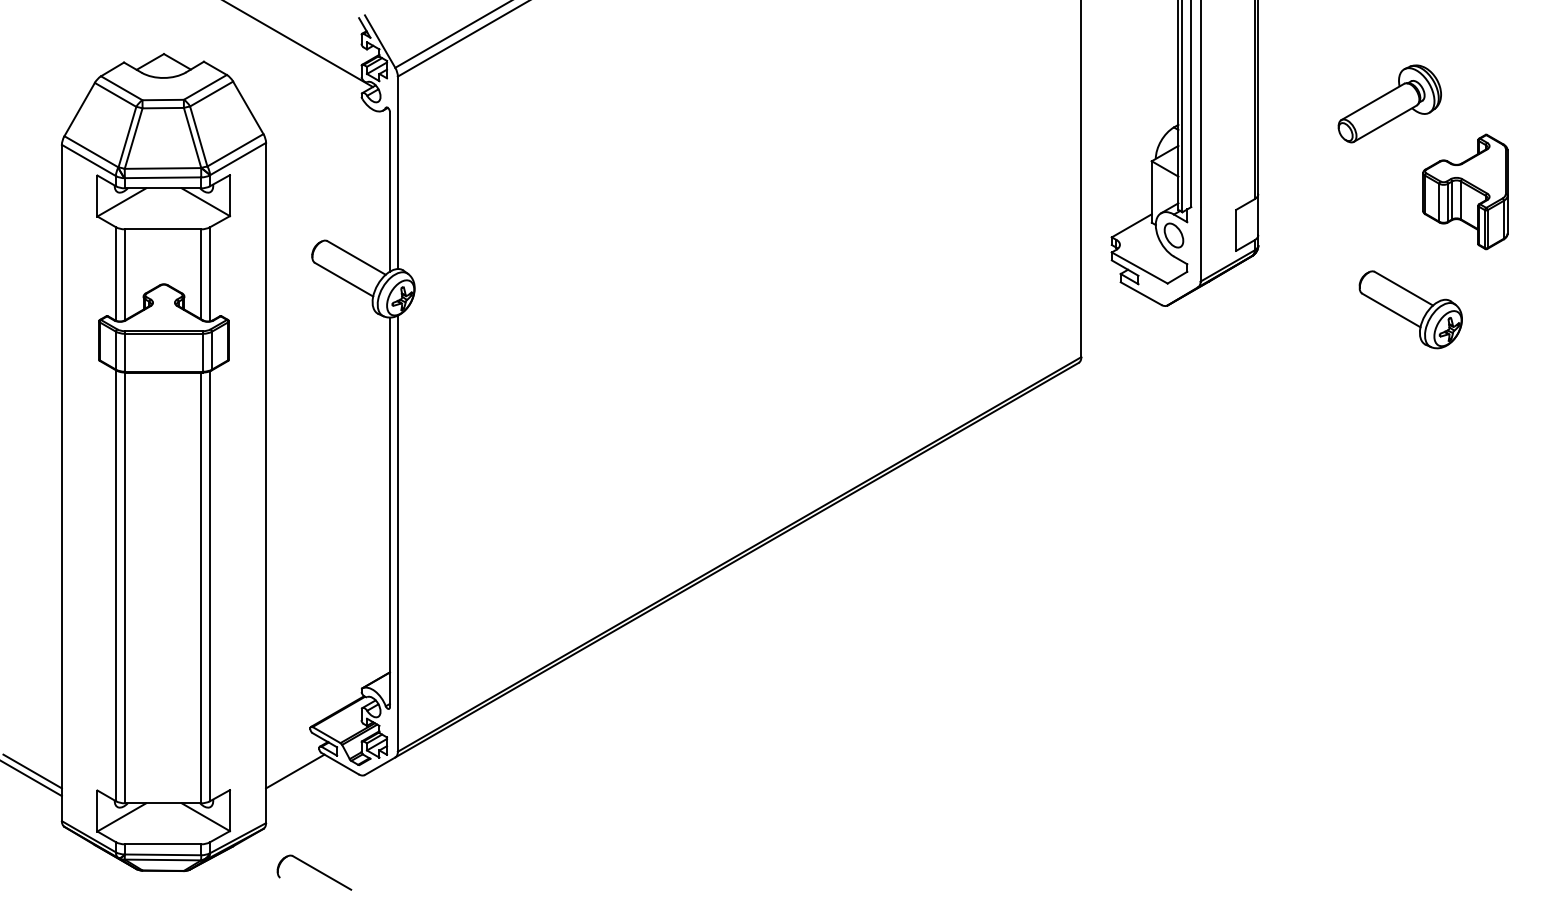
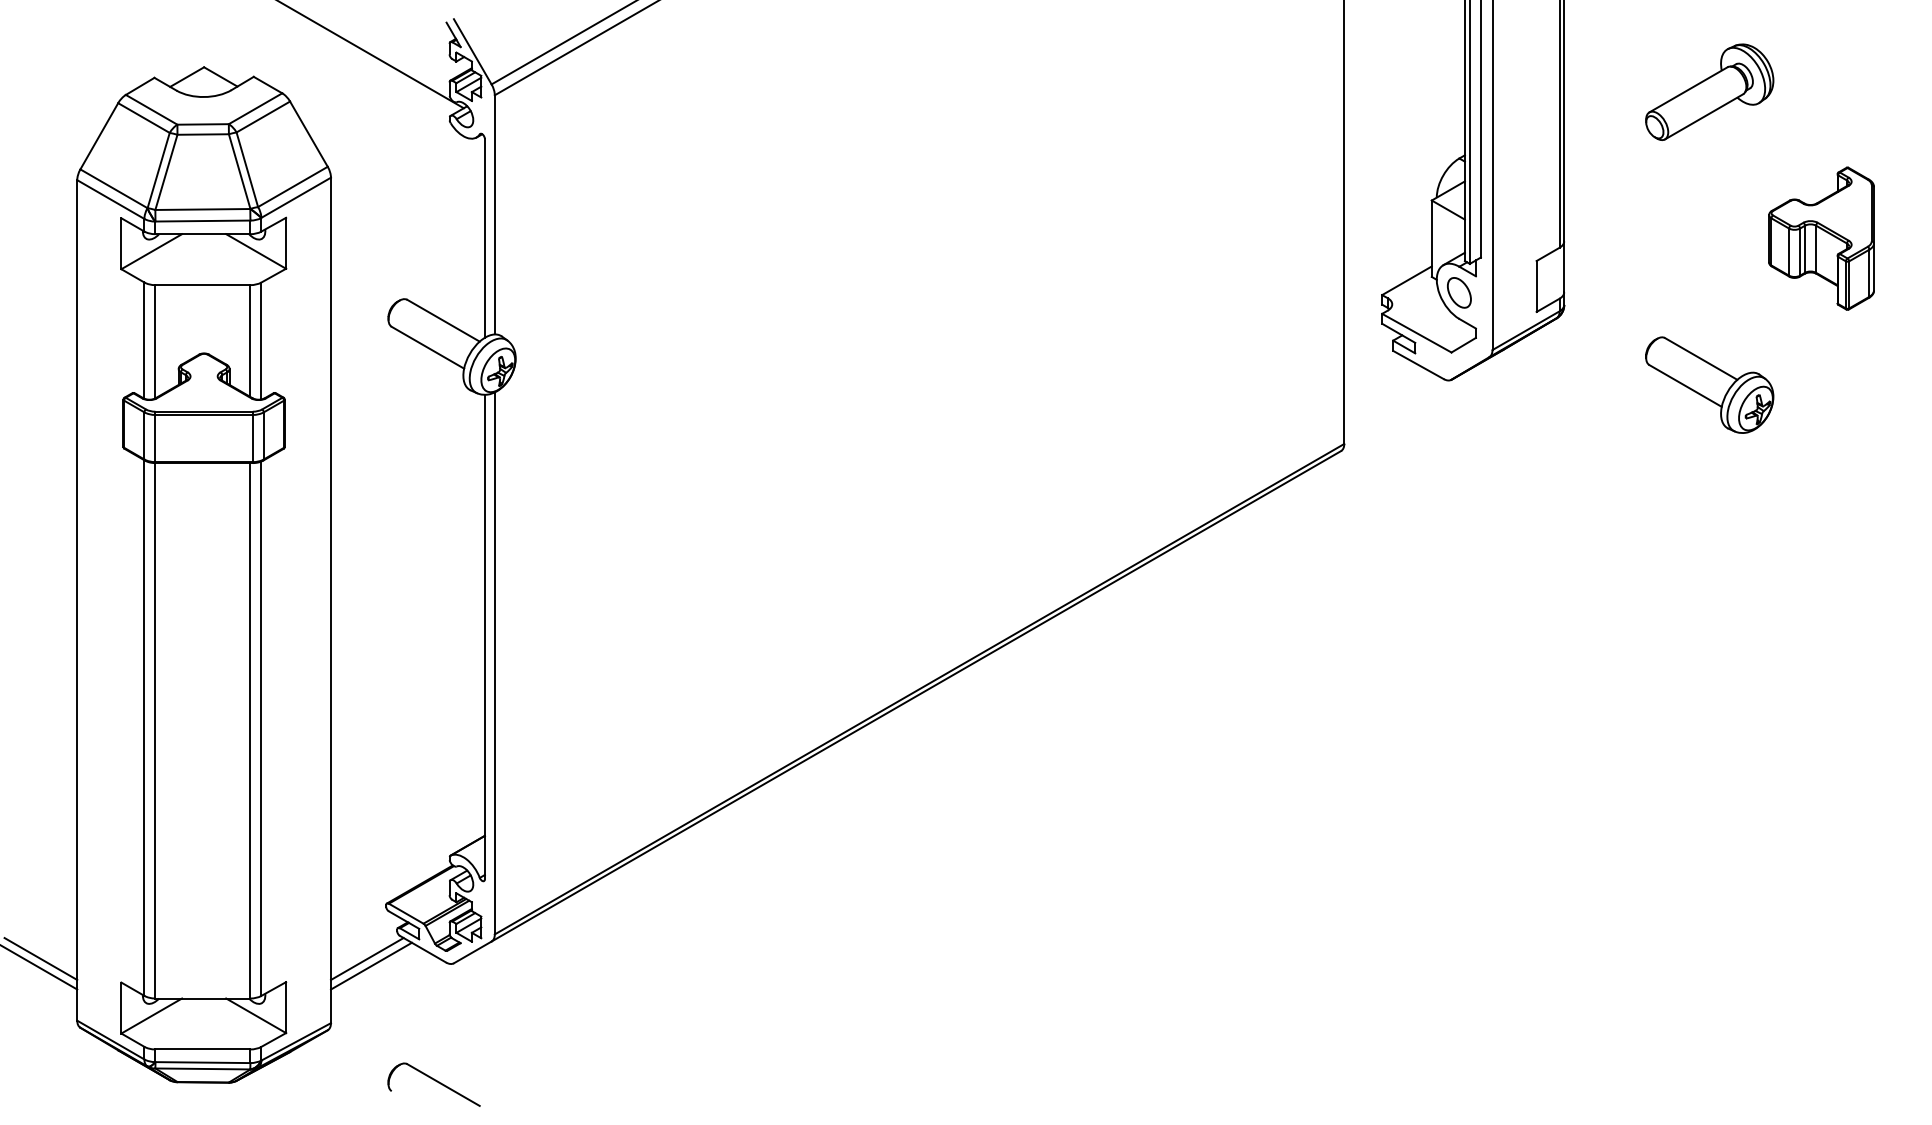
part: (1389, 103) -> (1709, 91), moved
part: (1410, 309) -> (1709, 384), moved
line: (298, 776) -> (371, 965), added
part: (313, 872) -> (433, 1084), moved

